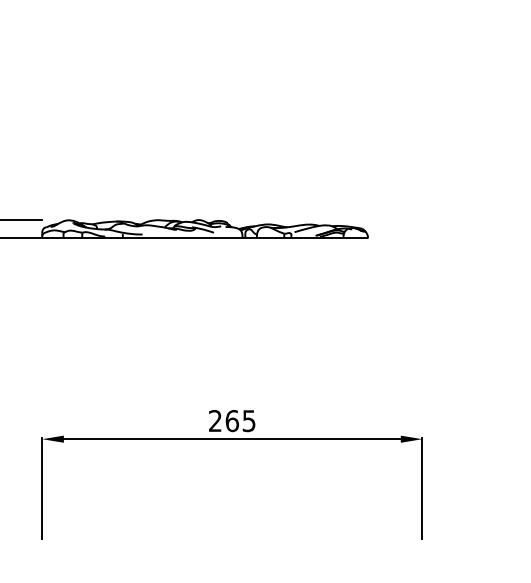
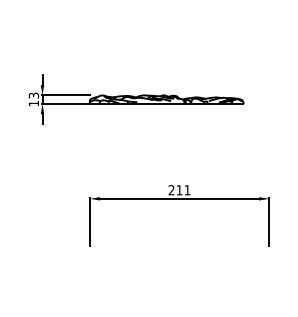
text: (240, 421) -> (183, 190), 265 -> 211

